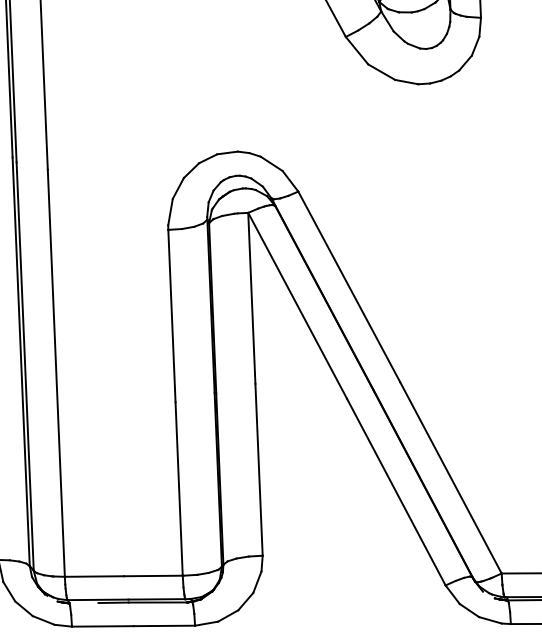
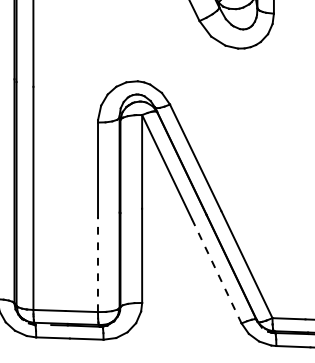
line: (178, 488) -> (97, 264), solid -> dashed
line: (395, 492) -> (216, 271), solid -> dashed

